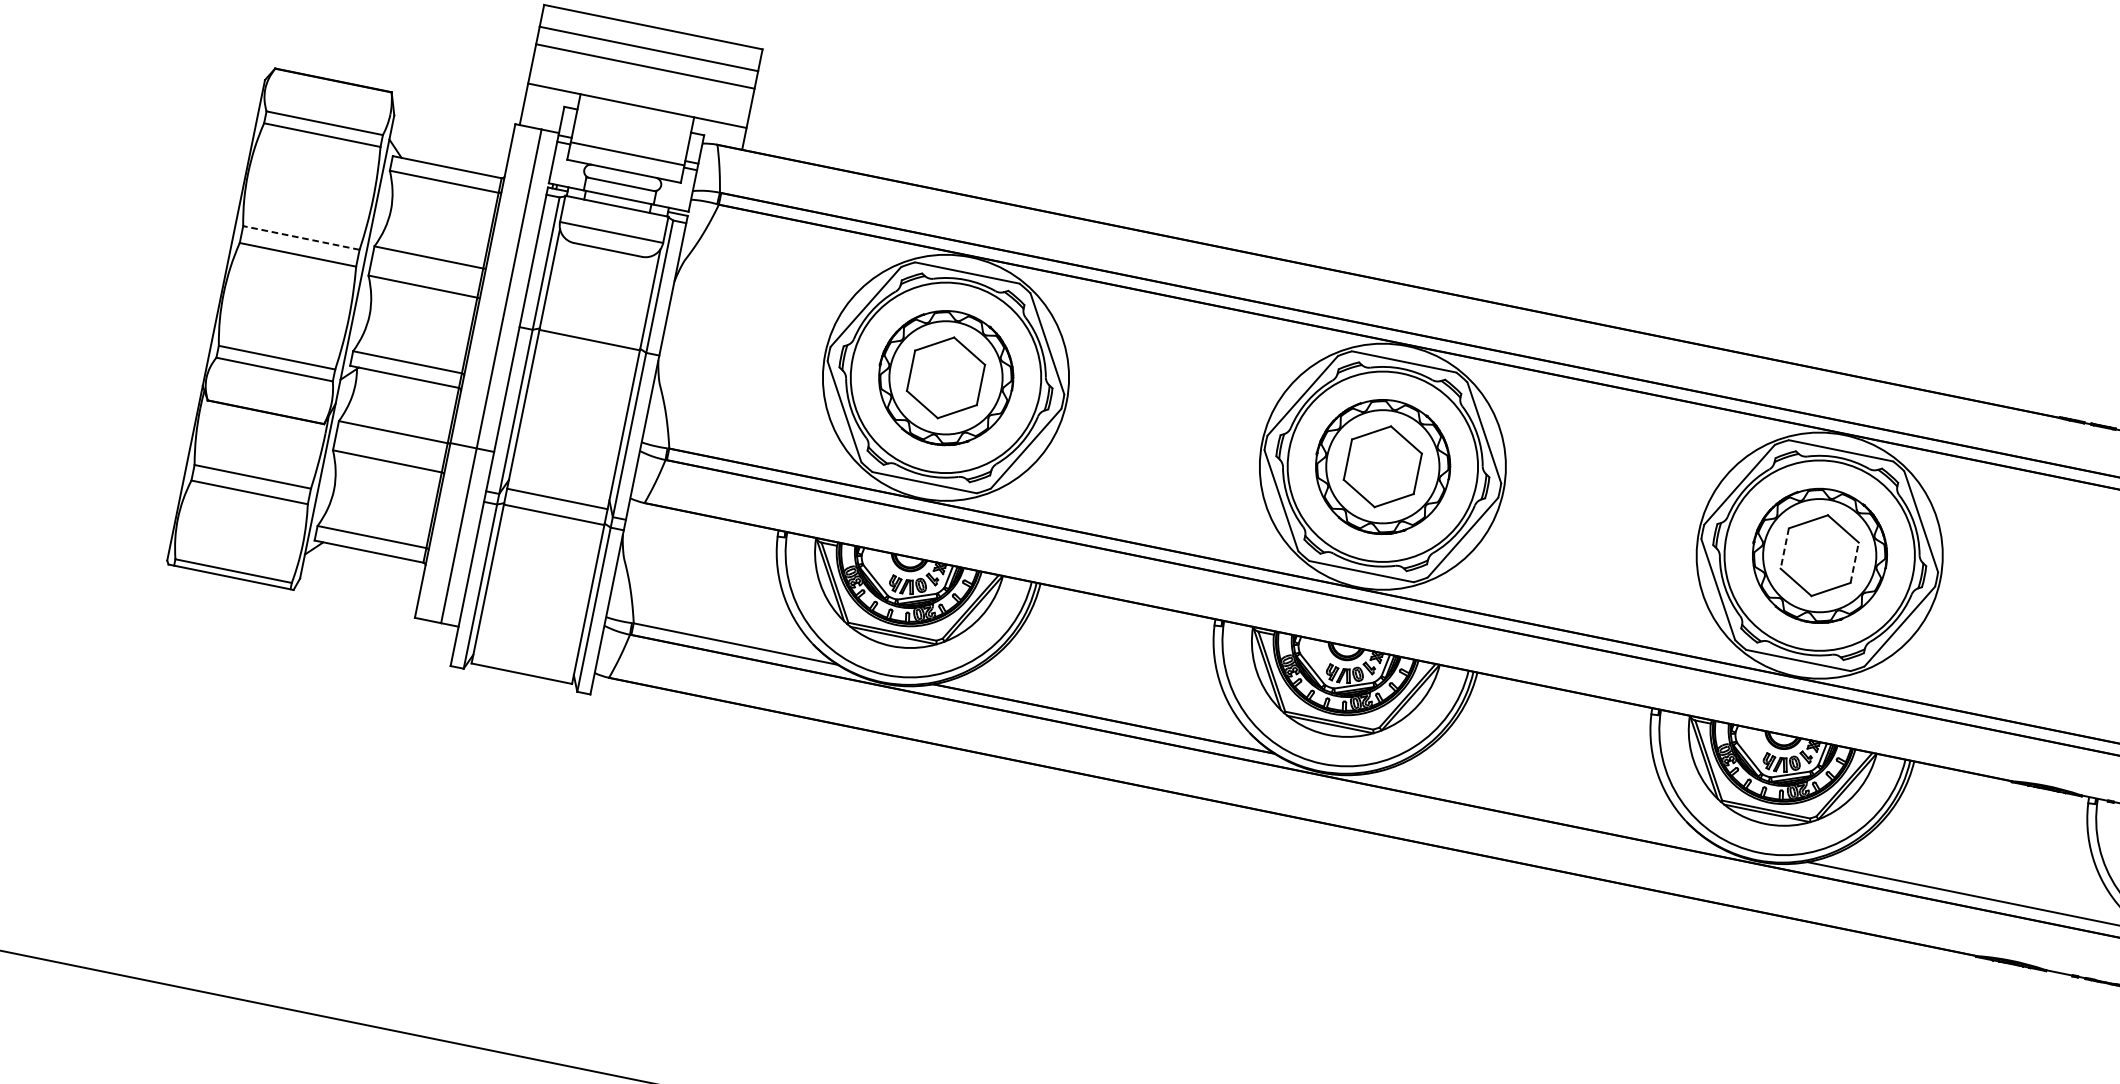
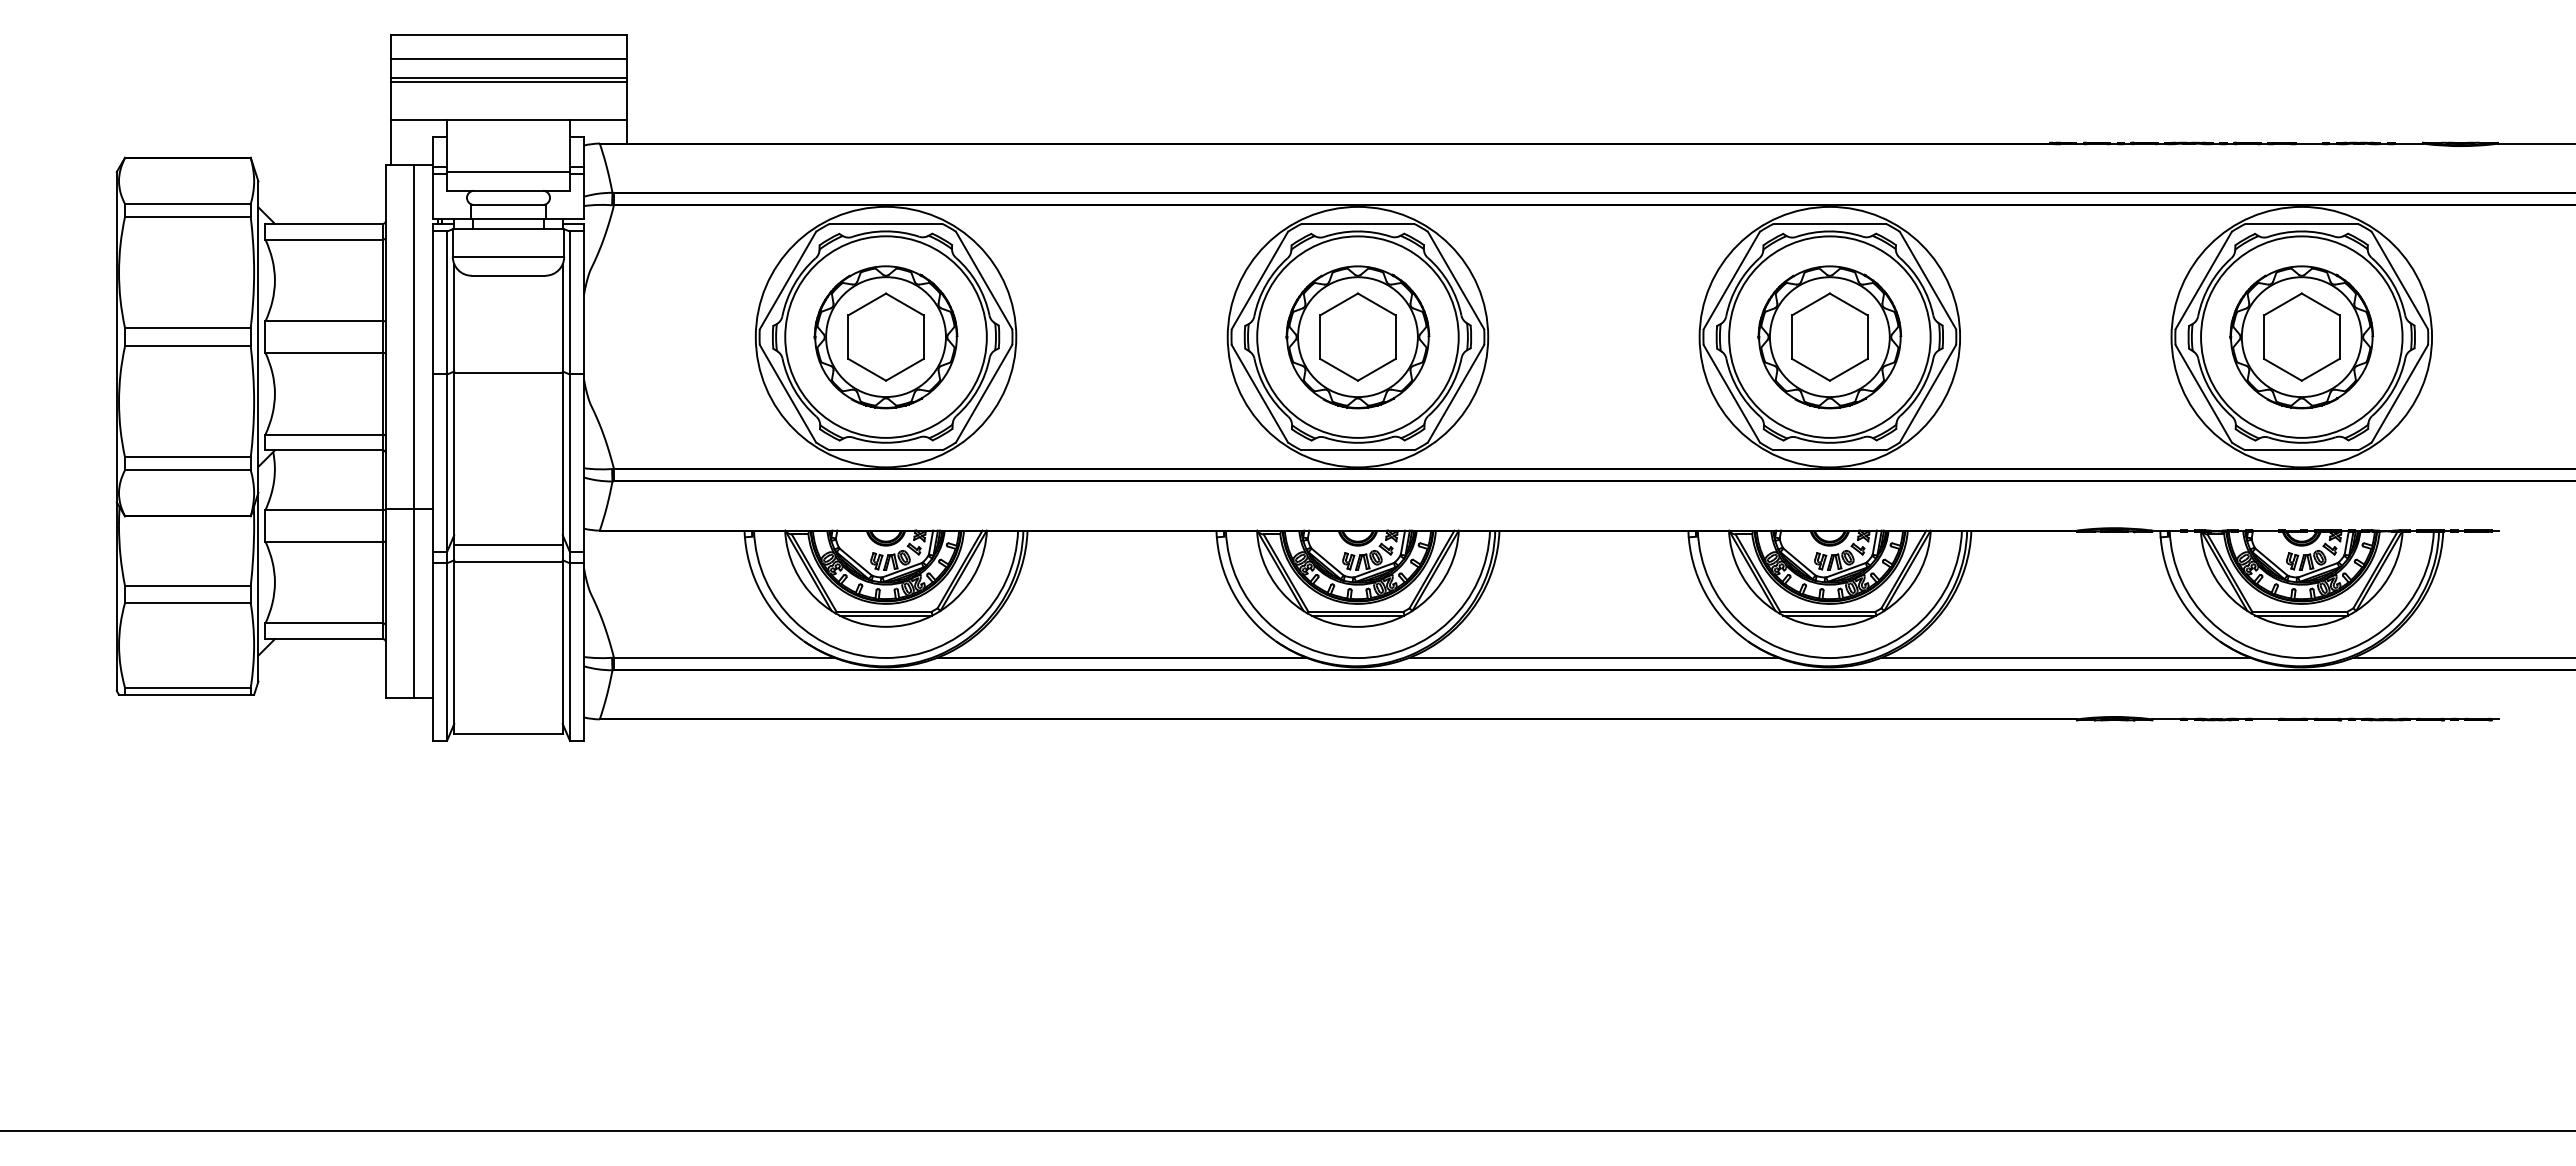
line: (644, 71) -> (508, 82), added
line: (300, 238) -> (187, 328), dashed -> solid
line: (1785, 548) -> (1792, 337), dashed -> solid
line: (1854, 563) -> (1867, 337), dashed -> solid
line: (1540, 807) -> (1593, 657), added

